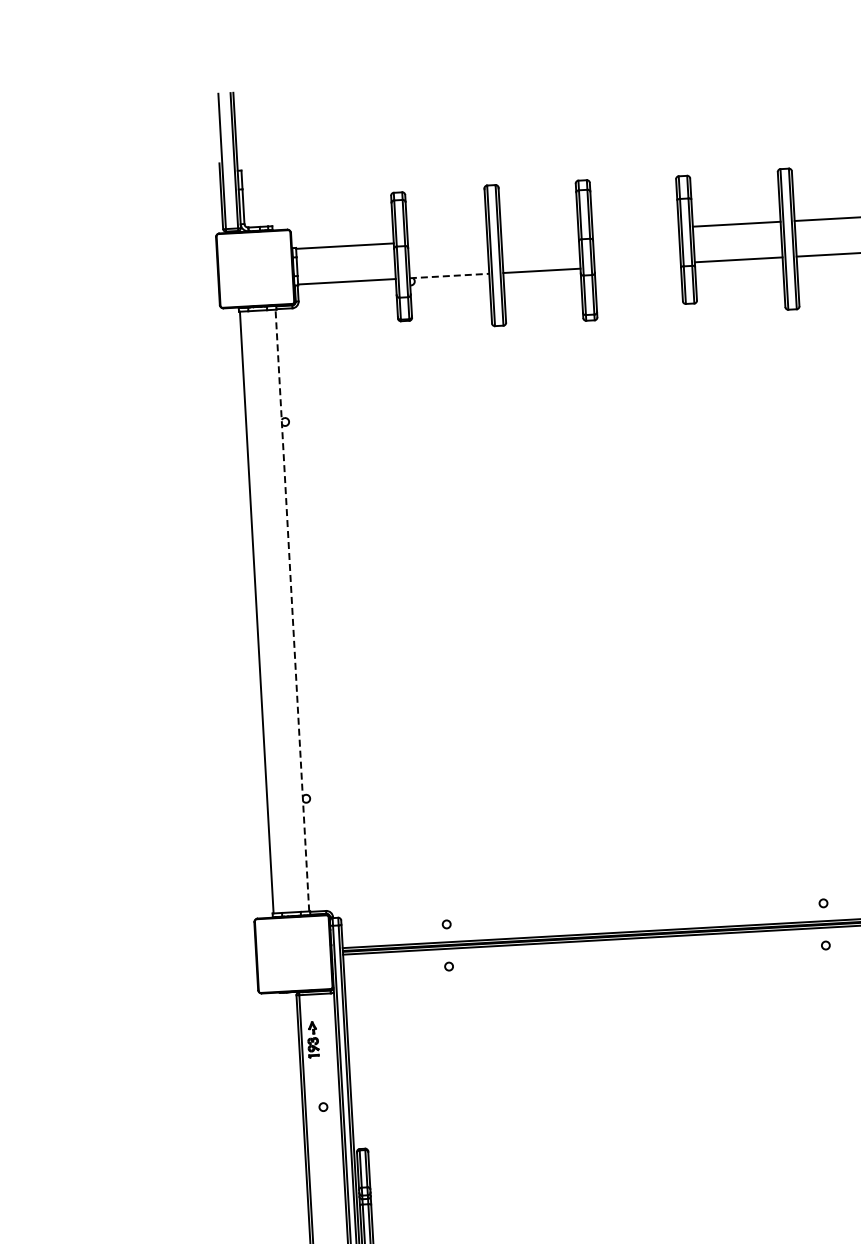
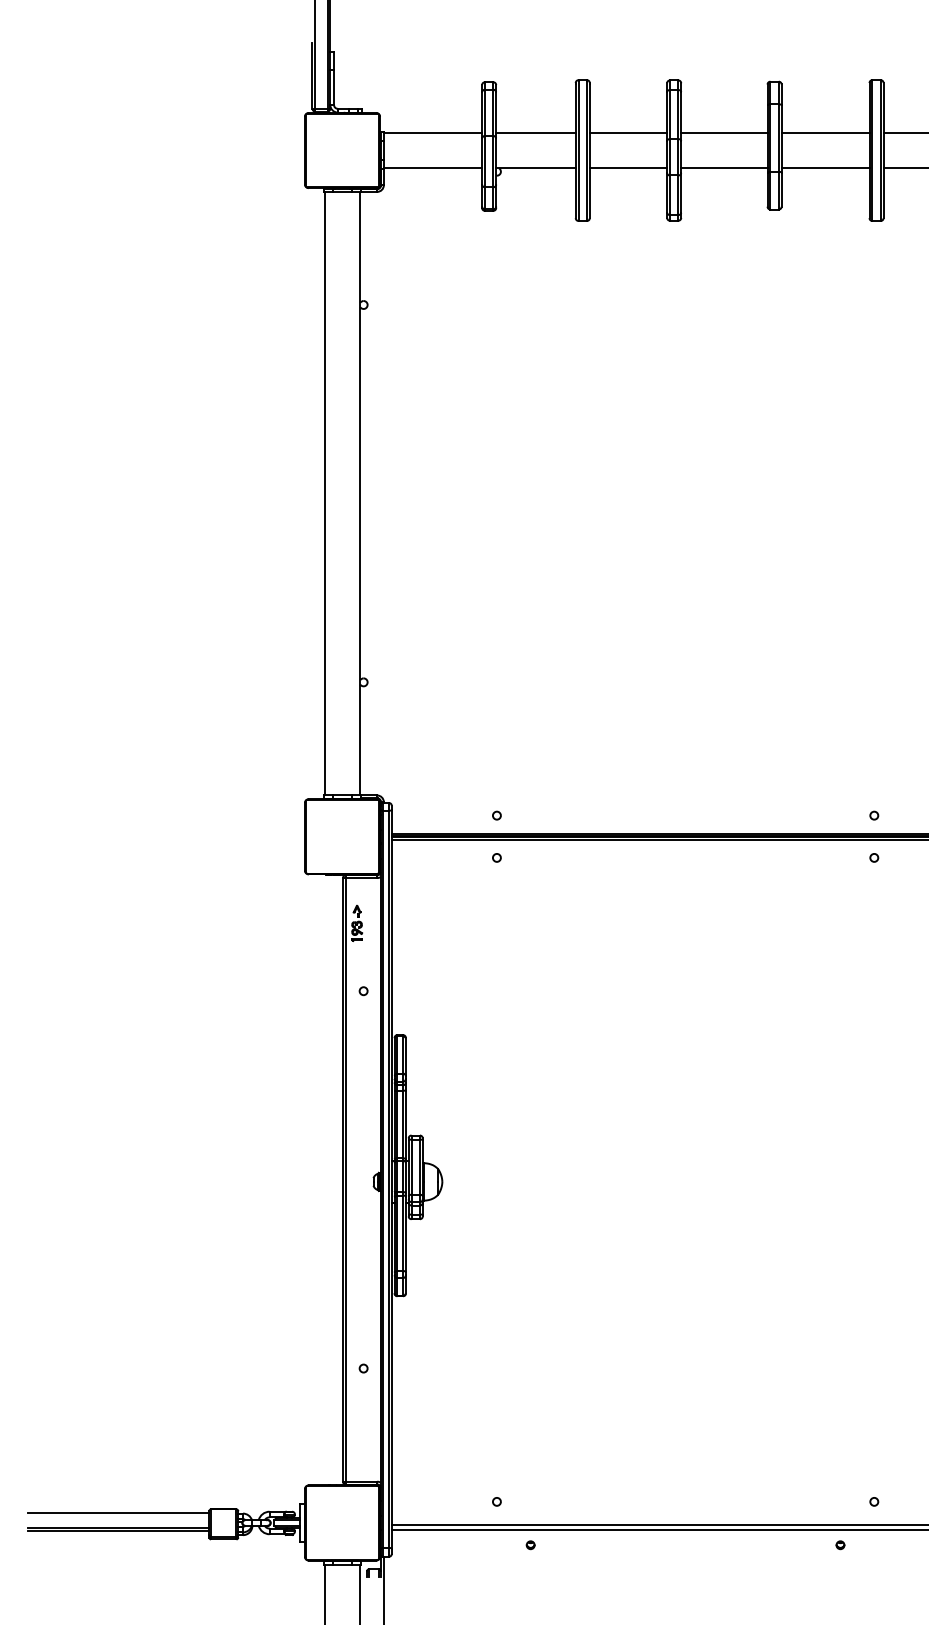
line: (635, 229) -> (724, 132), added
line: (539, 234) -> (628, 132), added
line: (447, 240) -> (535, 132), added
line: (637, 265) -> (724, 168), added
line: (449, 276) -> (535, 168), dashed -> solid
line: (292, 610) -> (360, 493), dashed -> solid

